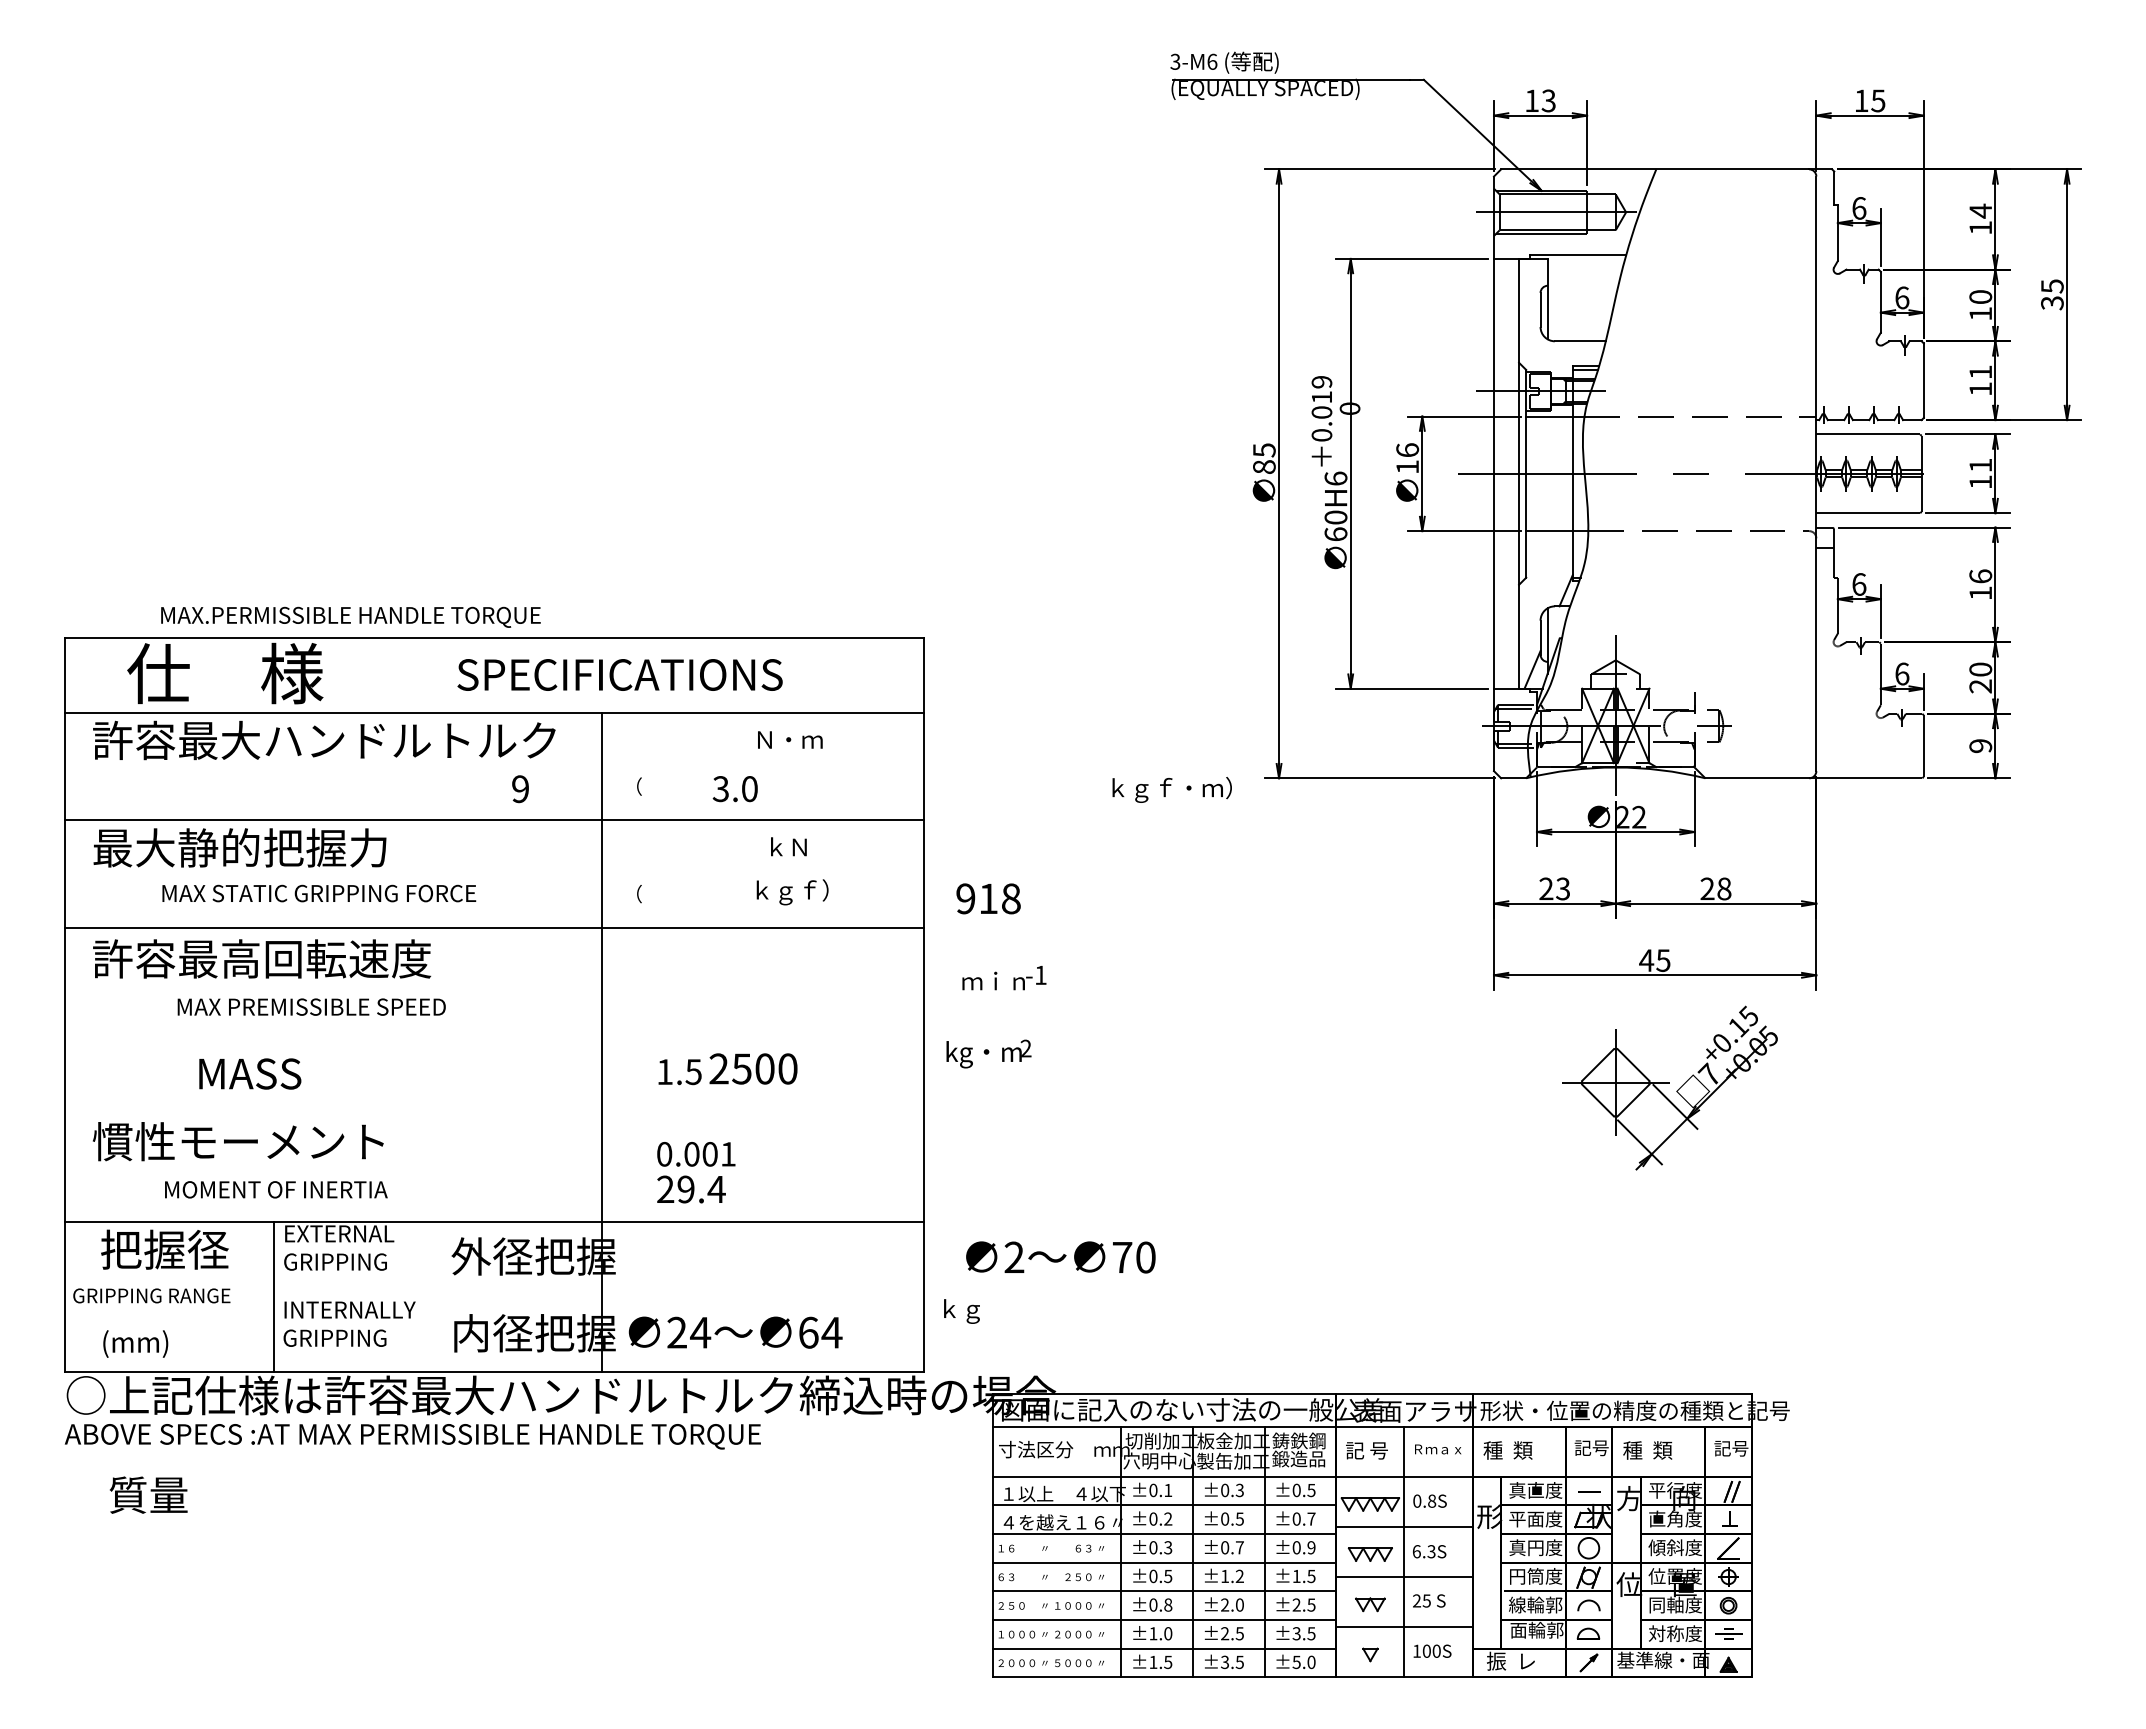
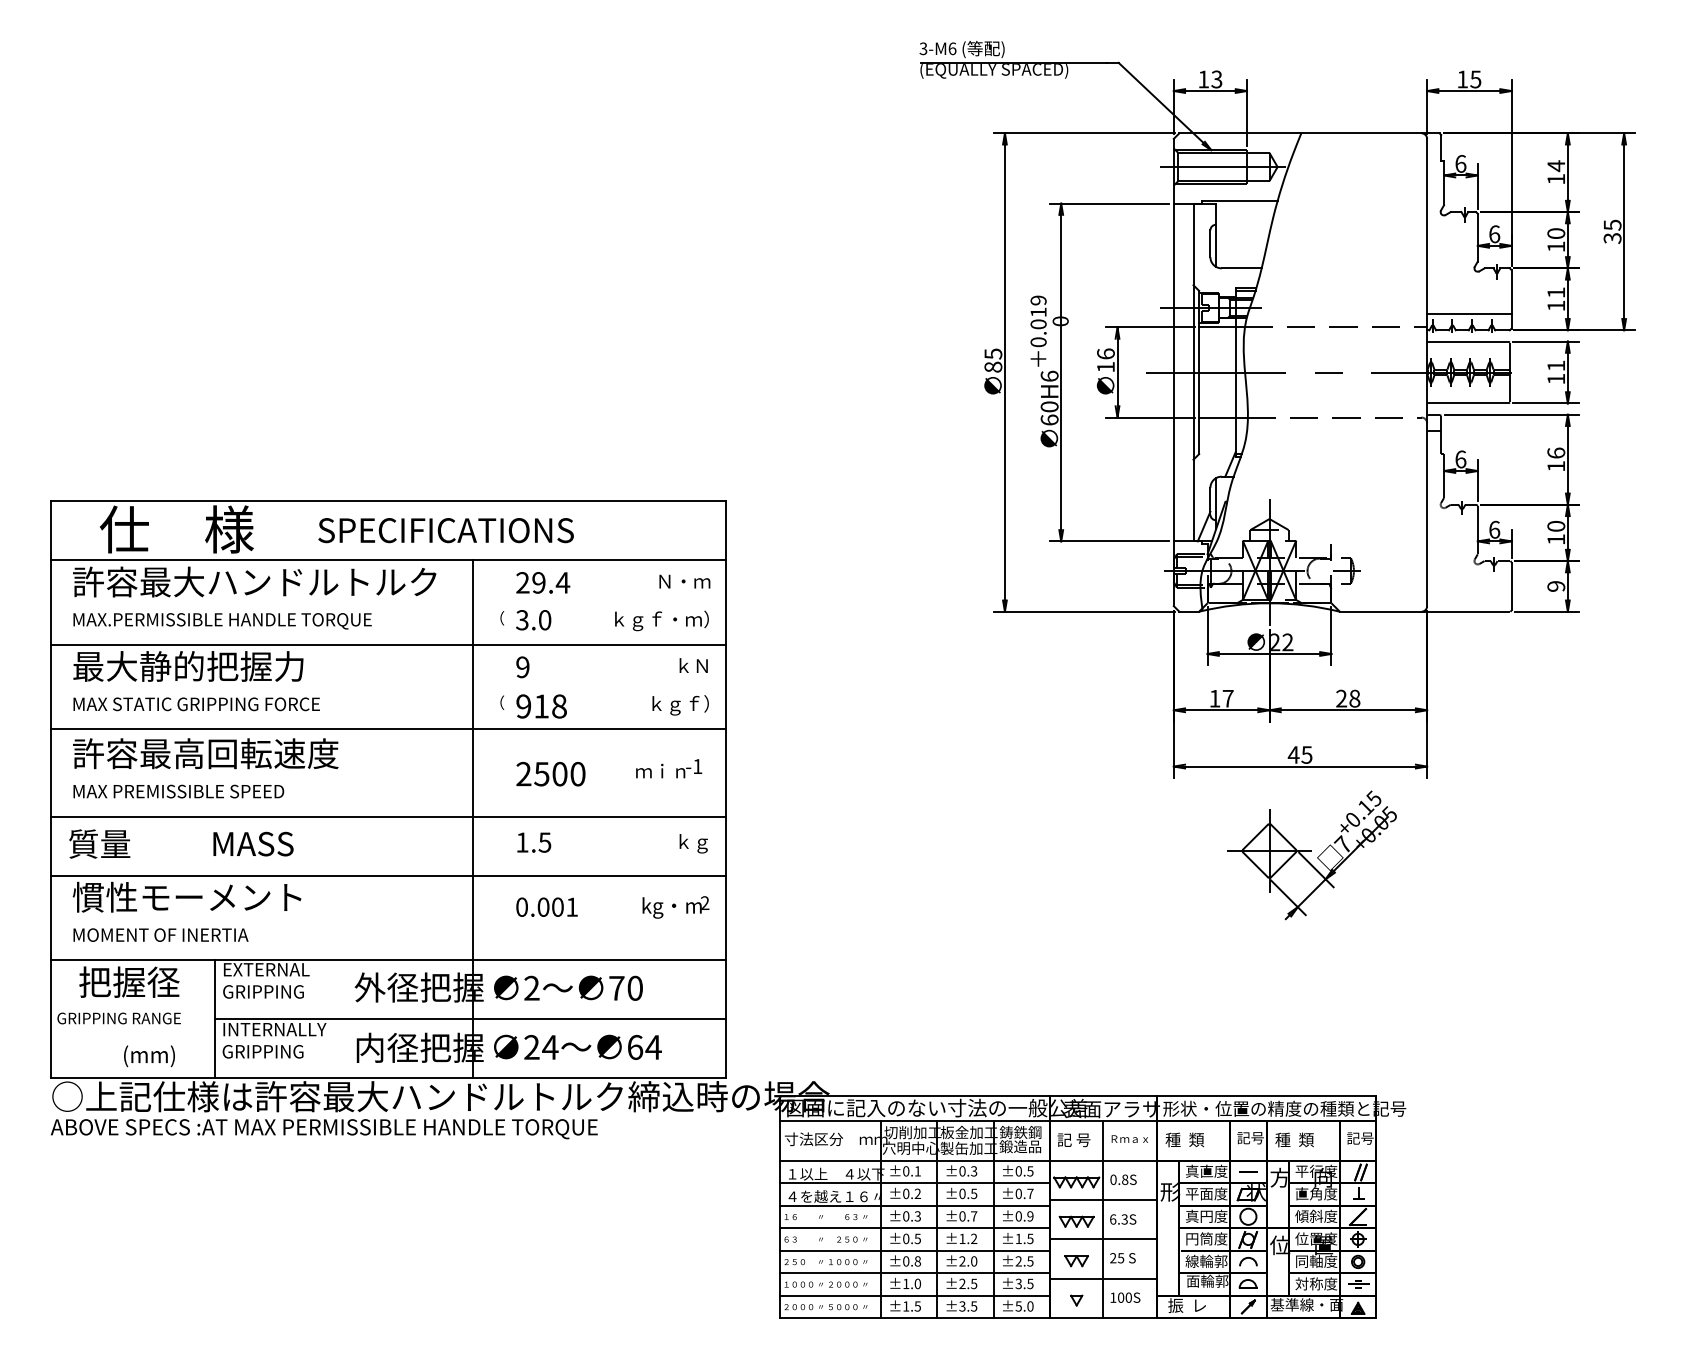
line: (1870, 400) -> (1469, 314), added
text: (350, 617) -> (222, 621), moved
text: (619, 674) -> (445, 530), moved
text: (1979, 686) -> (1555, 539), 20 -> 10
text: (789, 739) -> (684, 581), moved
text: (520, 789) -> (522, 667), moved
text: (735, 789) -> (533, 620), moved
text: (1171, 789) -> (661, 620), moved
text: (788, 846) -> (693, 665), moved
text: (1554, 888) -> (1221, 698), 23 -> 17
text: (792, 892) -> (680, 705), moved
text: (318, 893) -> (196, 704), moved
text: (988, 898) -> (541, 706), moved
text: (1004, 977) -> (669, 768), moved
text: (311, 1007) -> (178, 791), moved
line: (494, 1038) -> (388, 816), added
text: (988, 1054) -> (675, 907), moved
text: (752, 1069) -> (550, 774), moved
text: (250, 1073) -> (253, 843), moved
line: (494, 1113) -> (388, 875), added
text: (275, 1189) -> (160, 934), moved
text: (691, 1189) -> (543, 582), moved
text: (1060, 1256) -> (568, 987), moved
line: (598, 1297) -> (470, 1019), added
text: (961, 1311) -> (693, 843), moved
text: (135, 1344) -> (149, 1056), moved
text: (148, 1494) -> (99, 843), moved

